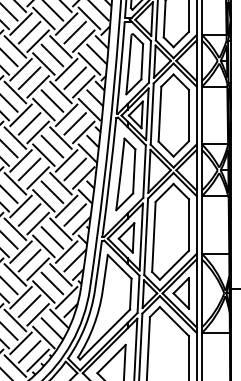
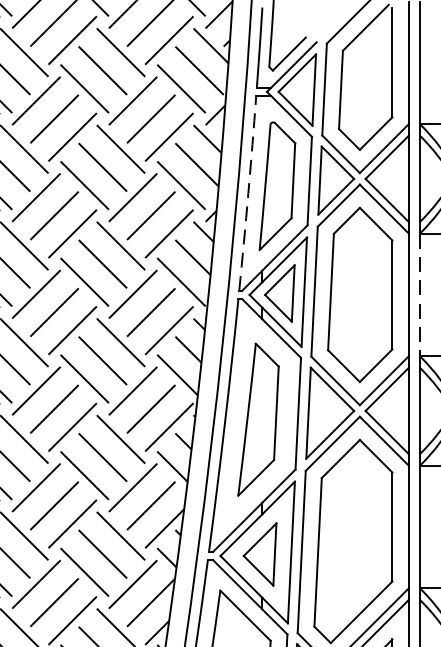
arc: (121, 67) -> (249, 192), solid -> dashed
line: (201, 115) -> (419, 294), solid -> dashed

